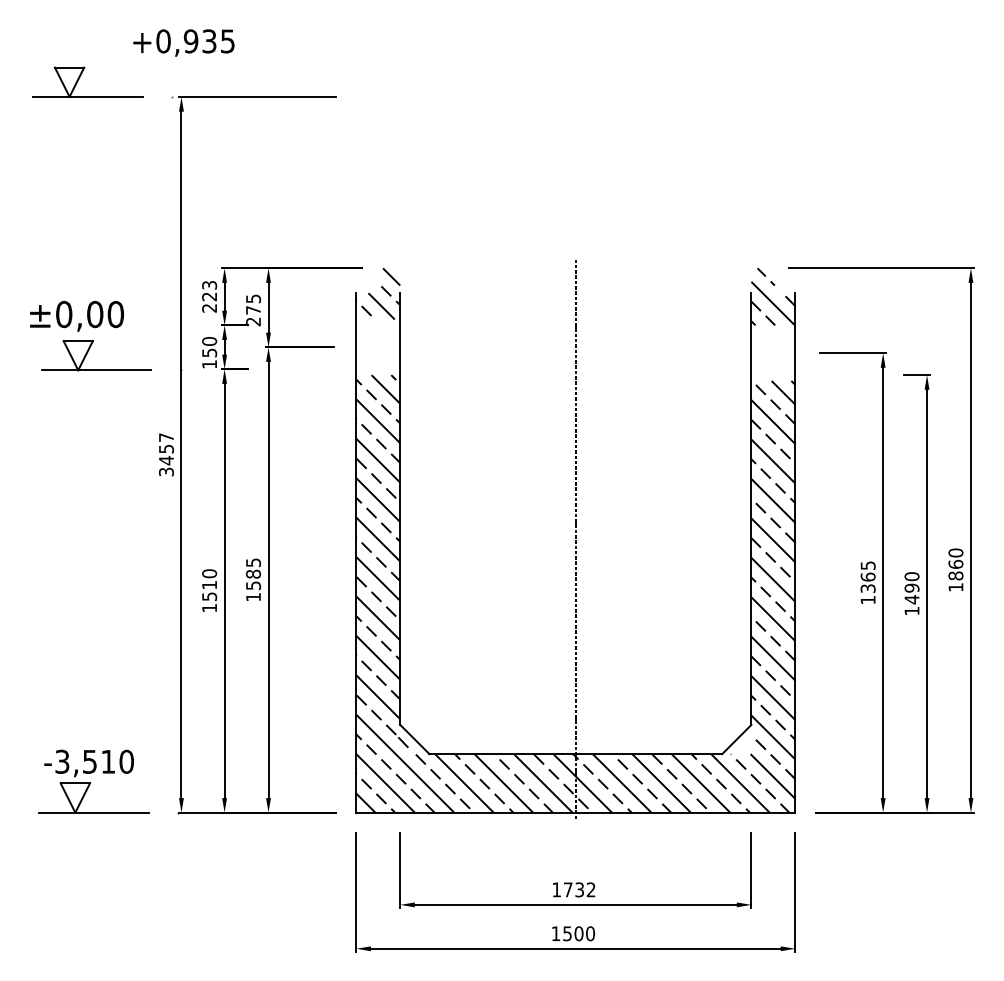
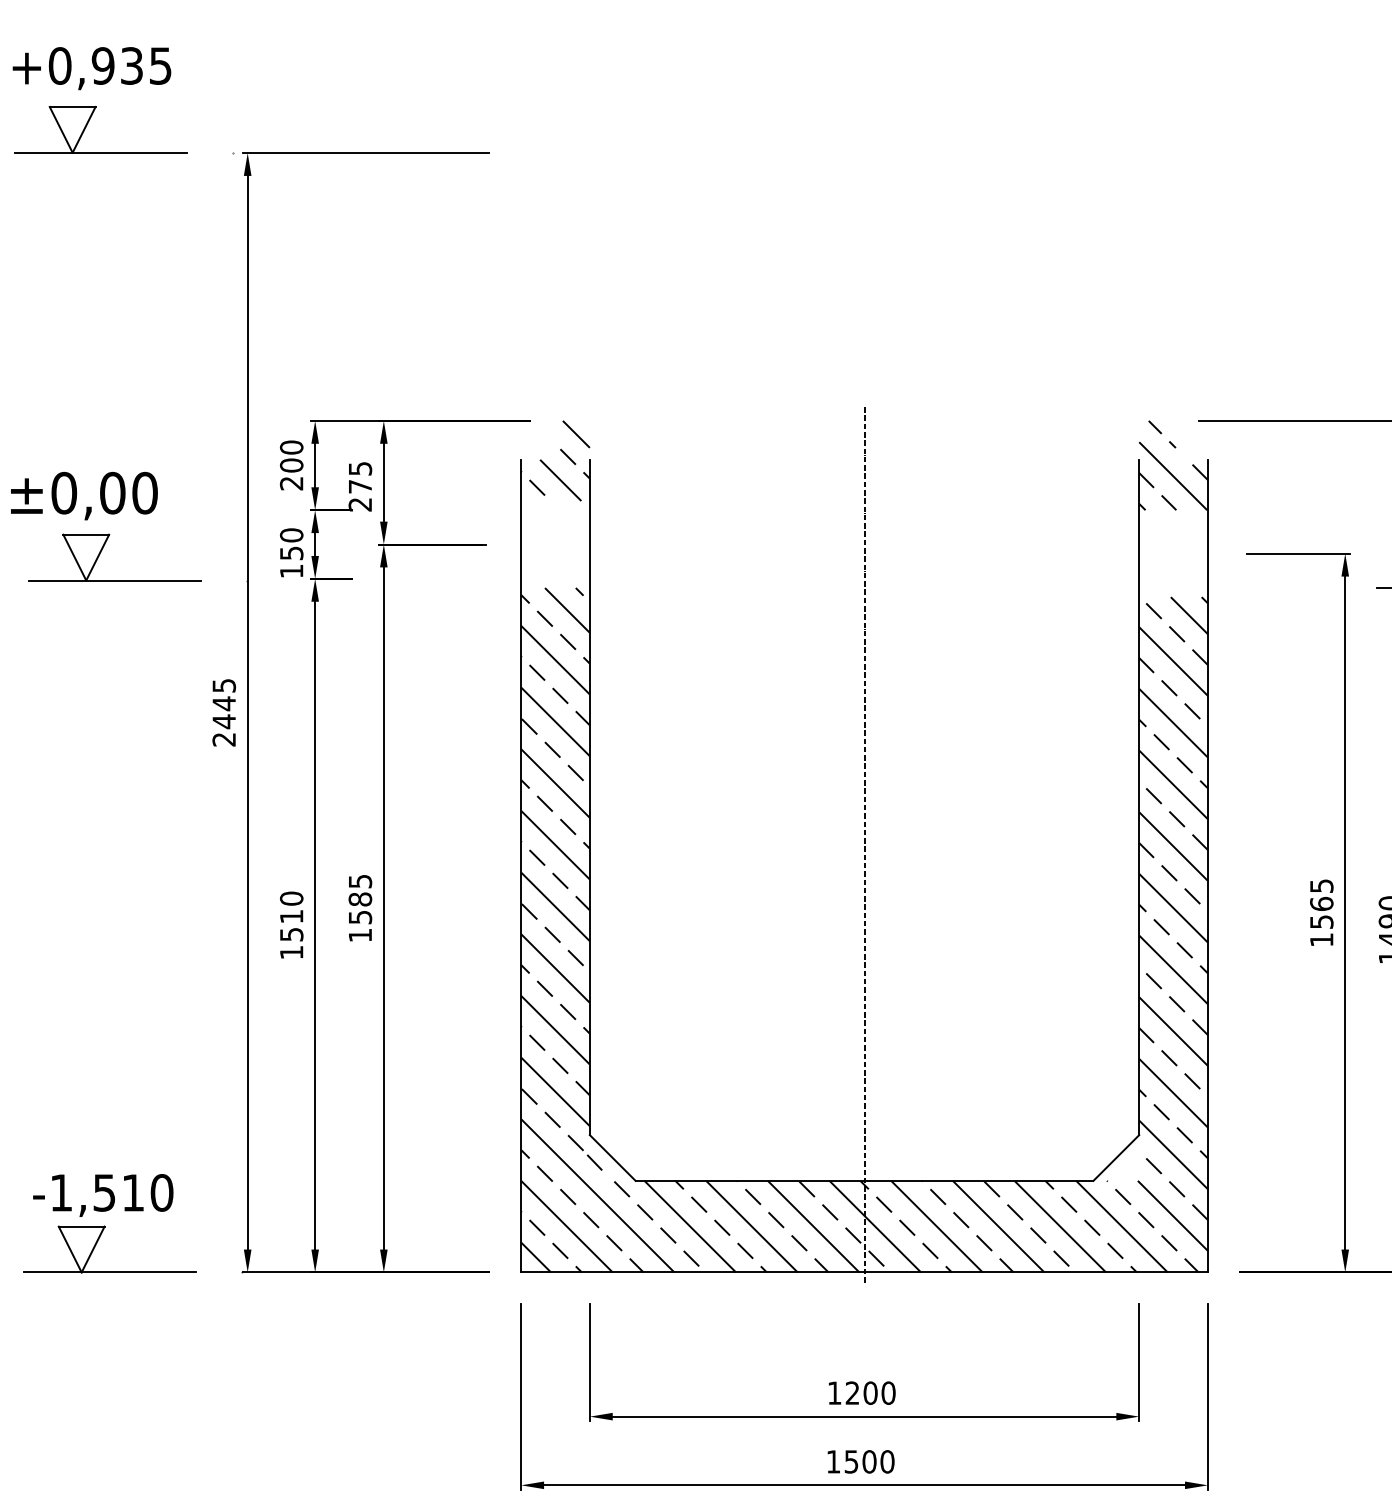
text: (183, 42) -> (91, 67), moved
text: (209, 290) -> (291, 455), 223 -> 200
text: (166, 454) -> (224, 712), 3457 -> 2445
text: (867, 588) -> (1320, 921), 1365 -> 1565
text: (62, 761) -> (61, 1192), -3,510 -> -1,510
text: (579, 889) -> (870, 1392), 1732 -> 1200

